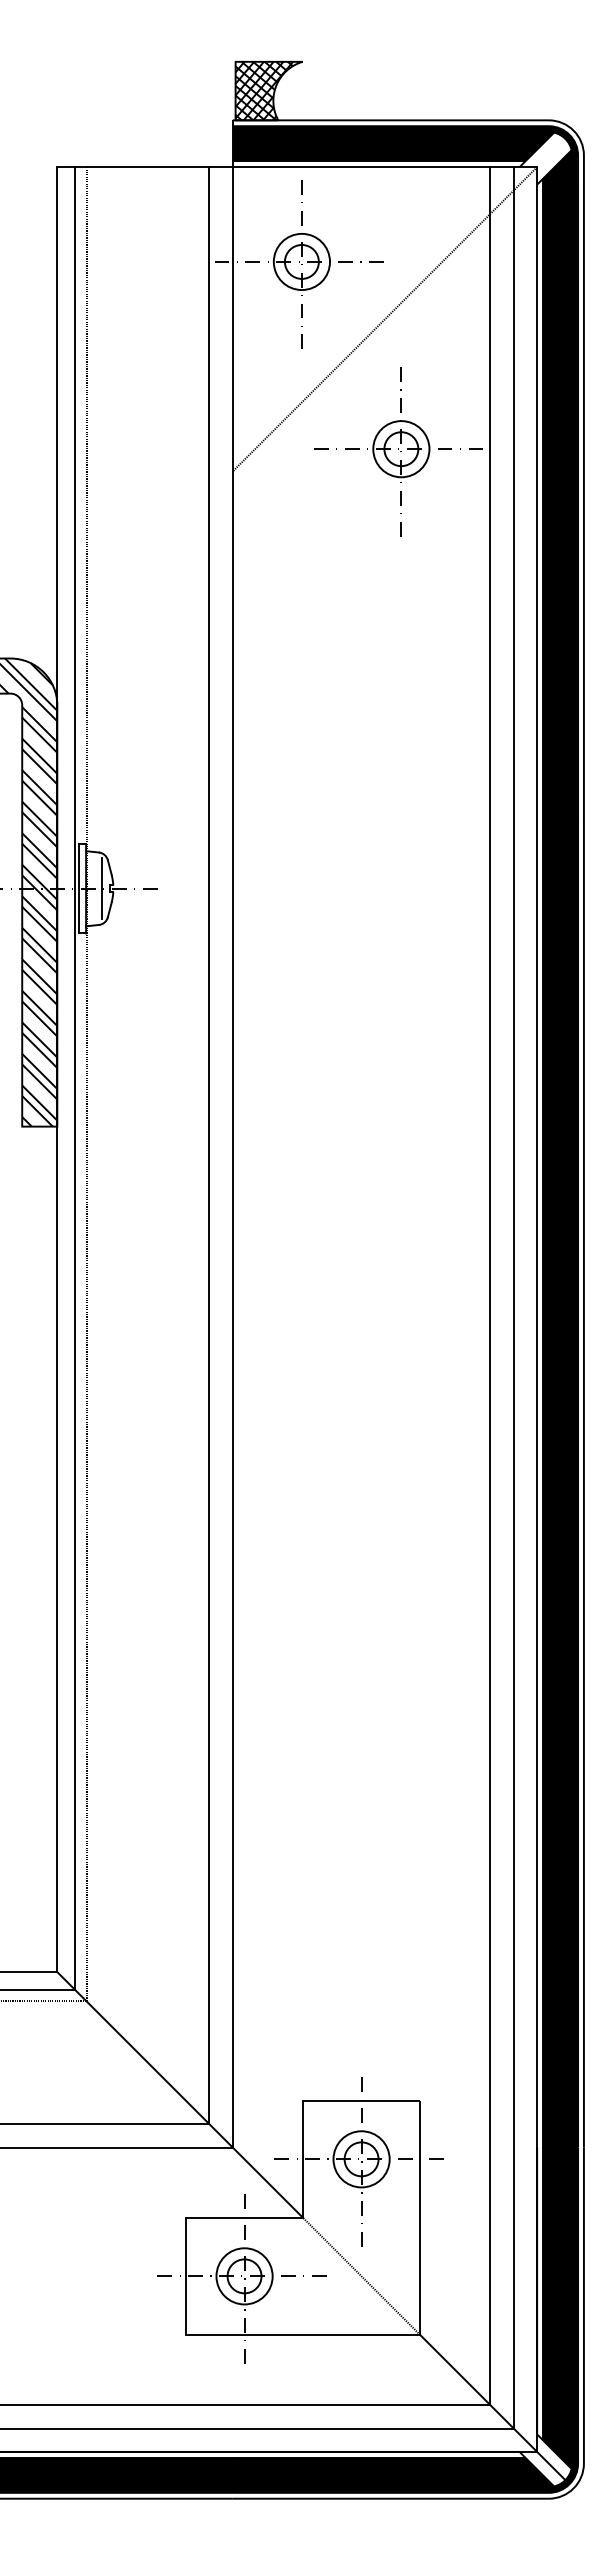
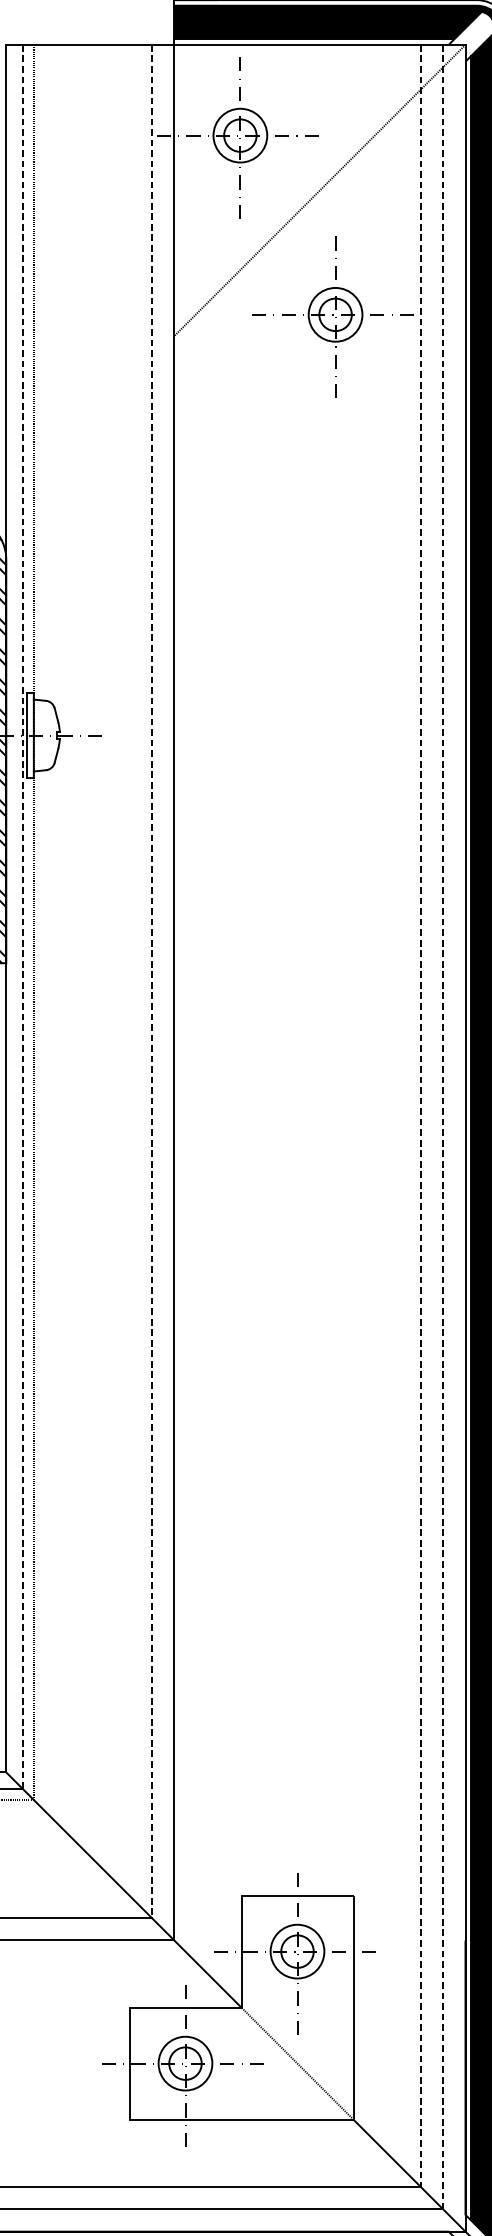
line: (102, 888) -> (49, 735), removed
line: (74, 1078) -> (22, 917), solid -> dashed
line: (209, 1145) -> (151, 981), solid -> dashed
line: (490, 1286) -> (420, 1116), solid -> dashed
line: (513, 1297) -> (442, 1126), solid -> dashed

